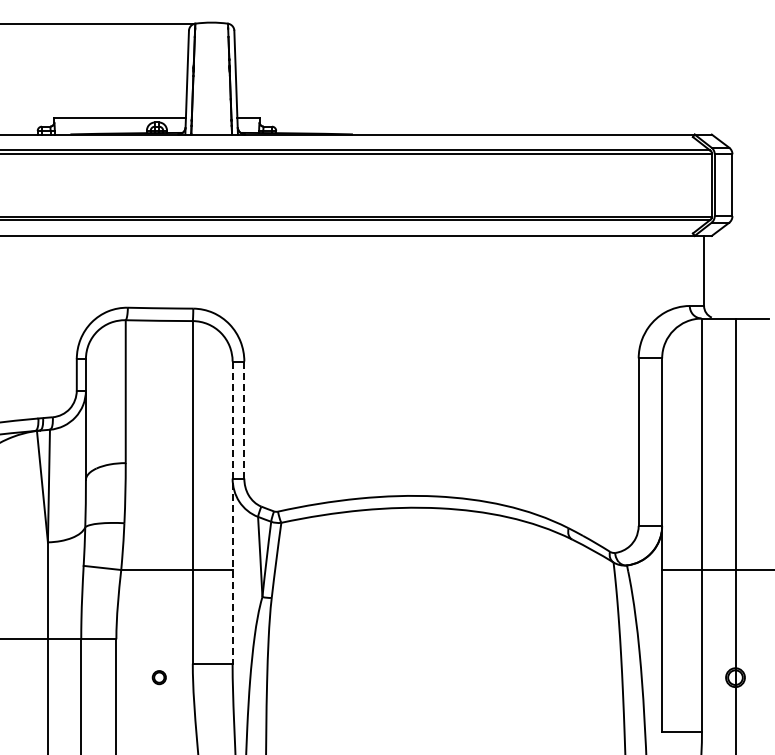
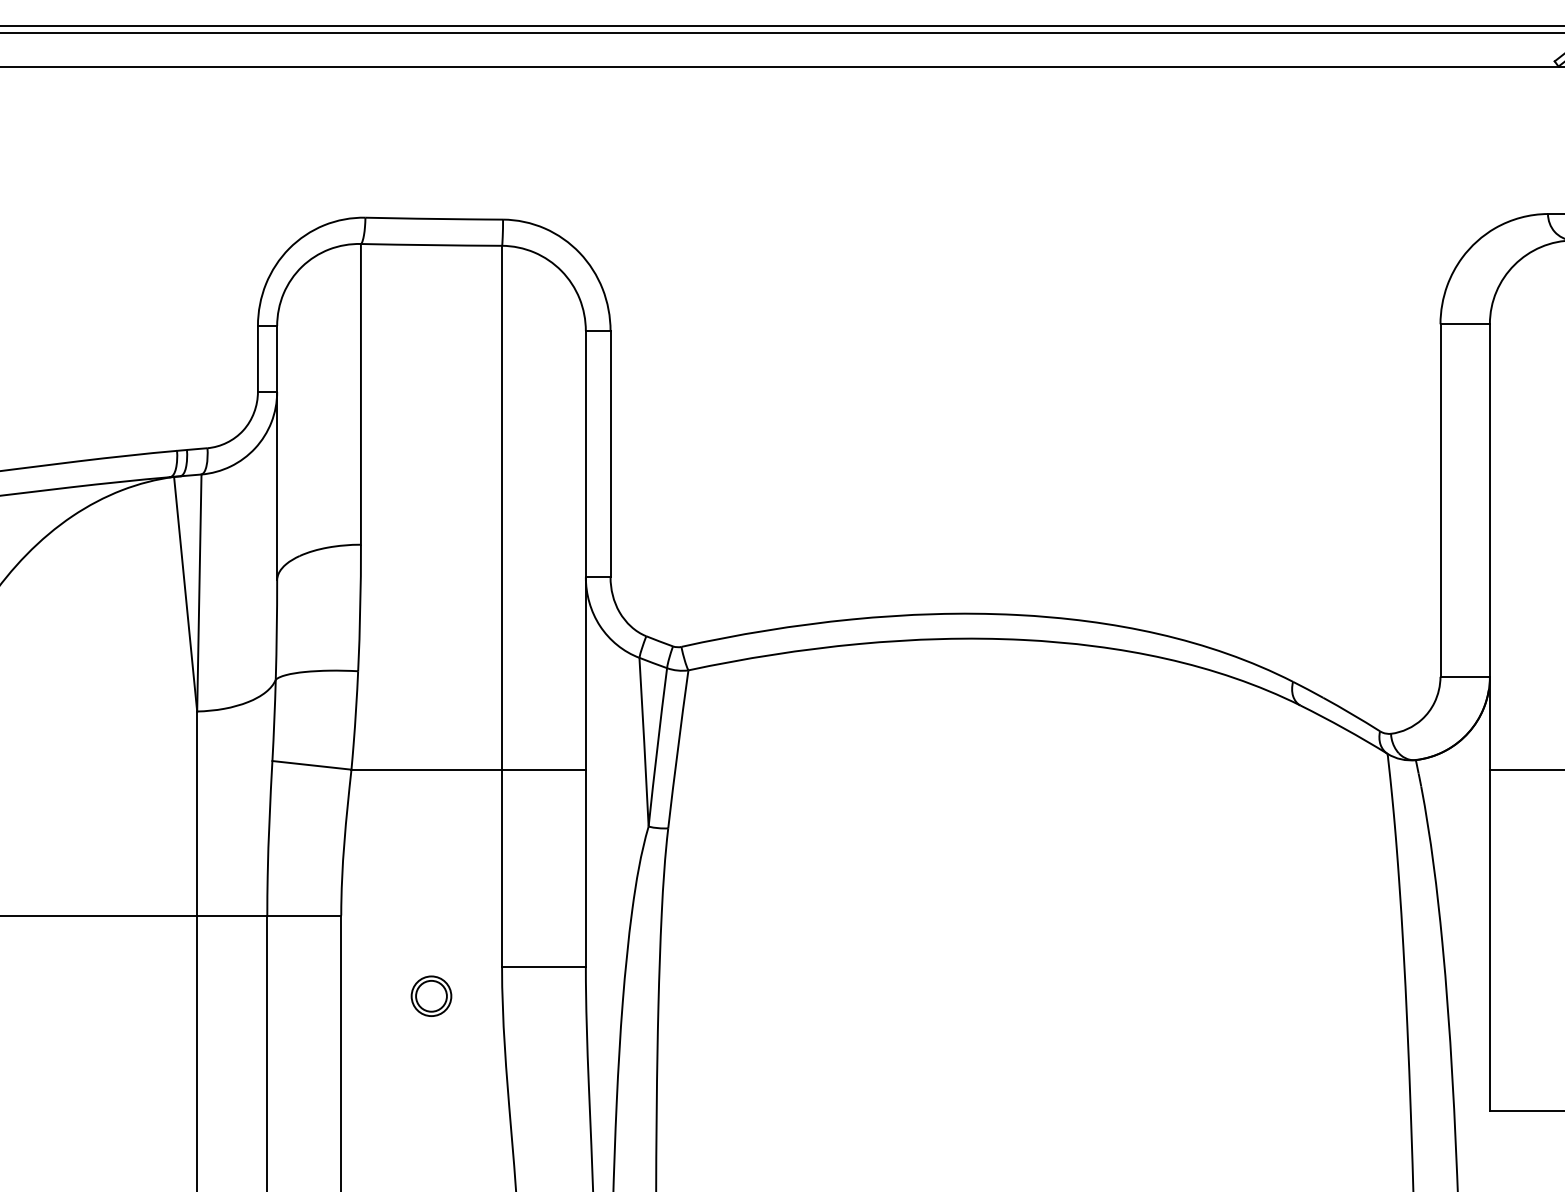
line: (244, 420) -> (610, 455), dashed -> solid
line: (232, 513) -> (585, 650), dashed -> solid
part: (159, 677) -> (431, 995), size x1.43

